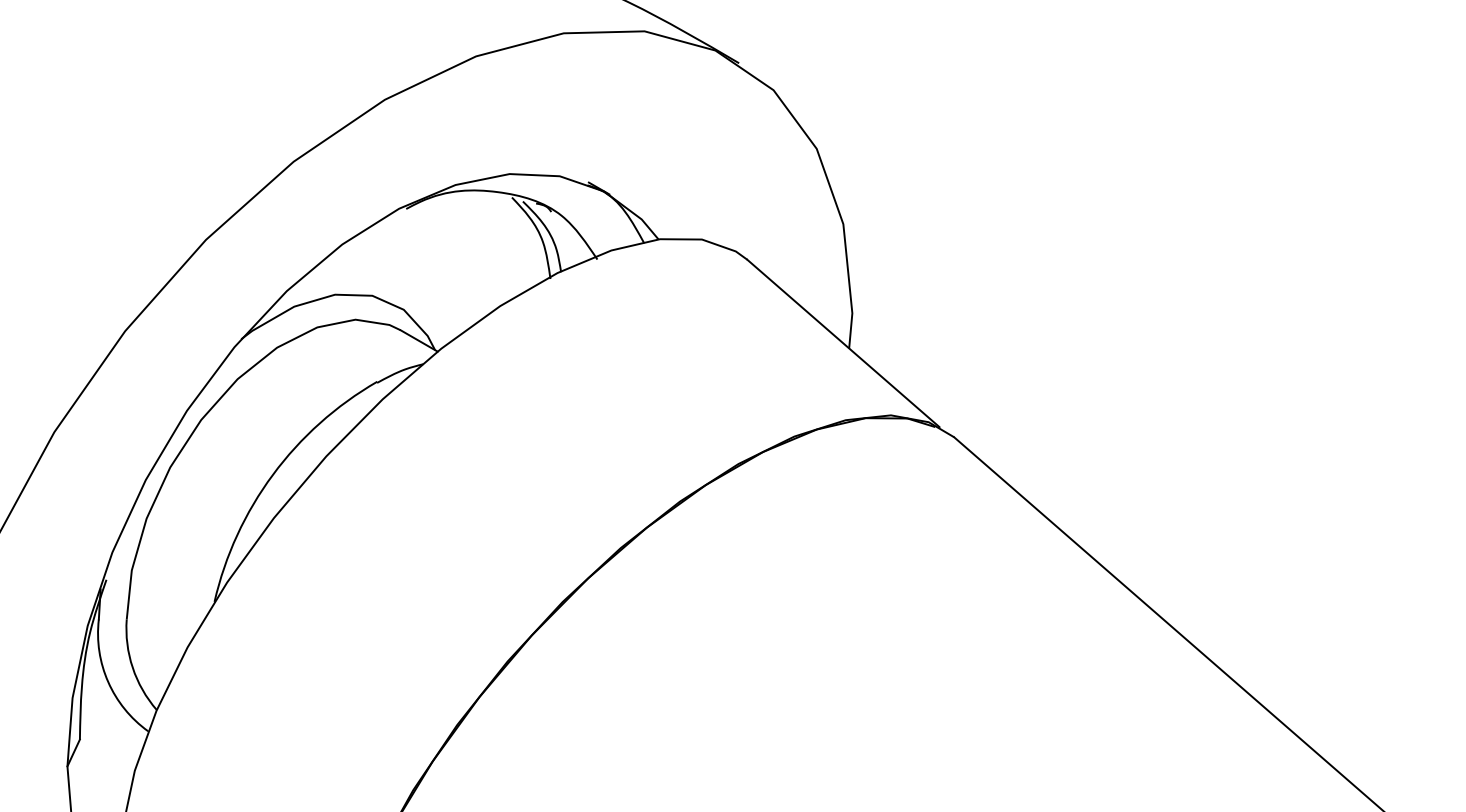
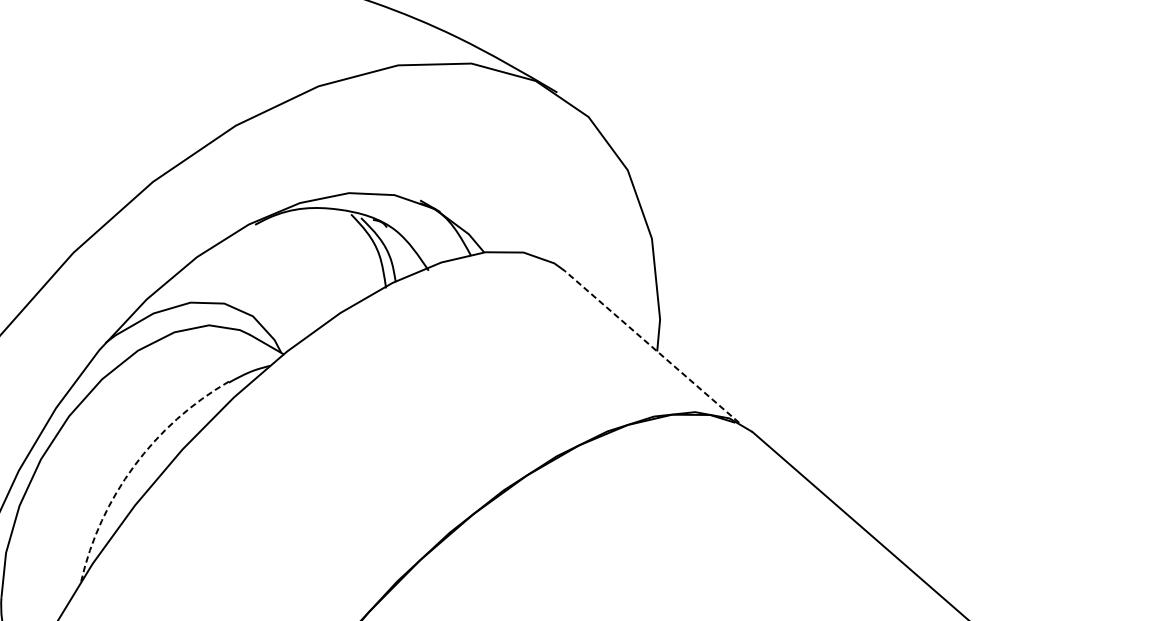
line: (843, 343) -> (652, 346), solid -> dashed
arc: (272, 474) -> (133, 465), solid -> dashed

